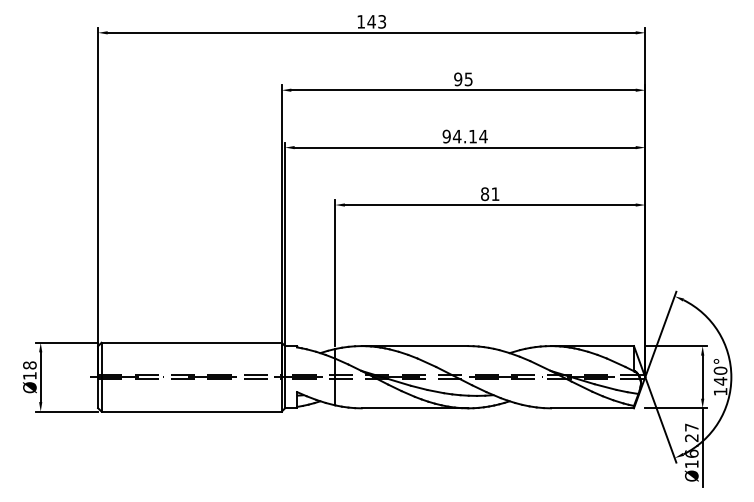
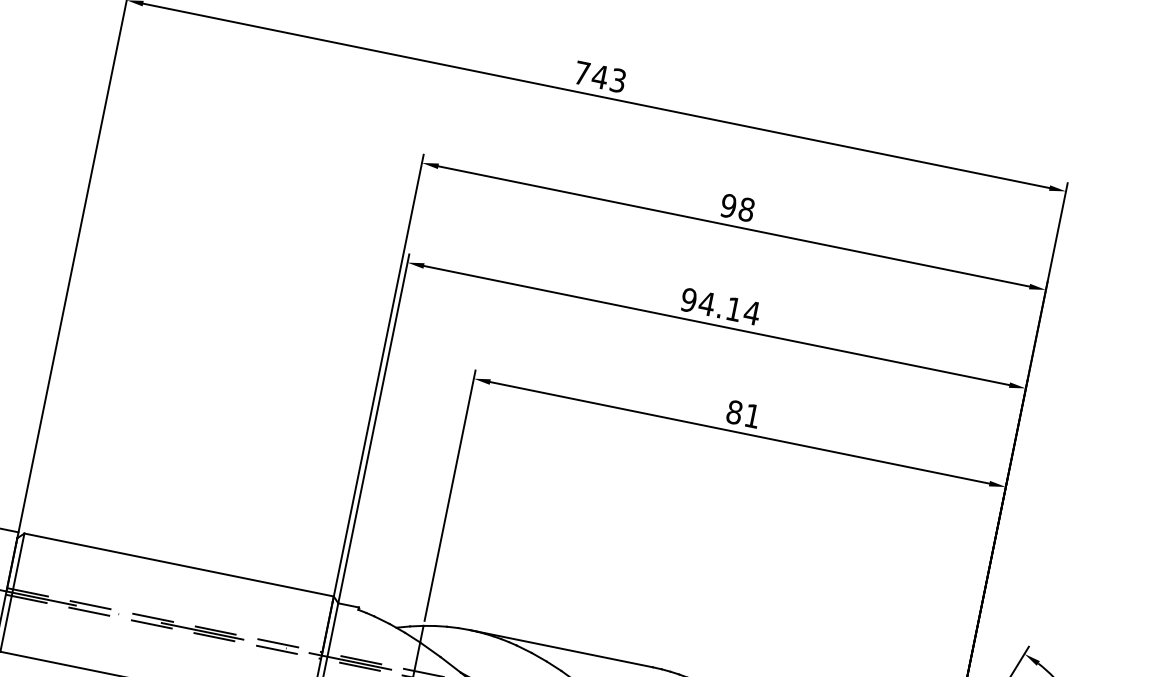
text: (360, 21) -> (581, 72), 143 -> 743
text: (468, 79) -> (746, 209), 95 -> 98

